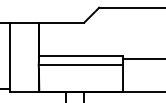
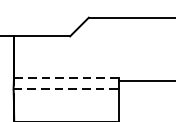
line: (80, 56) -> (65, 78), solid -> dashed
line: (81, 64) -> (66, 88), solid -> dashed

